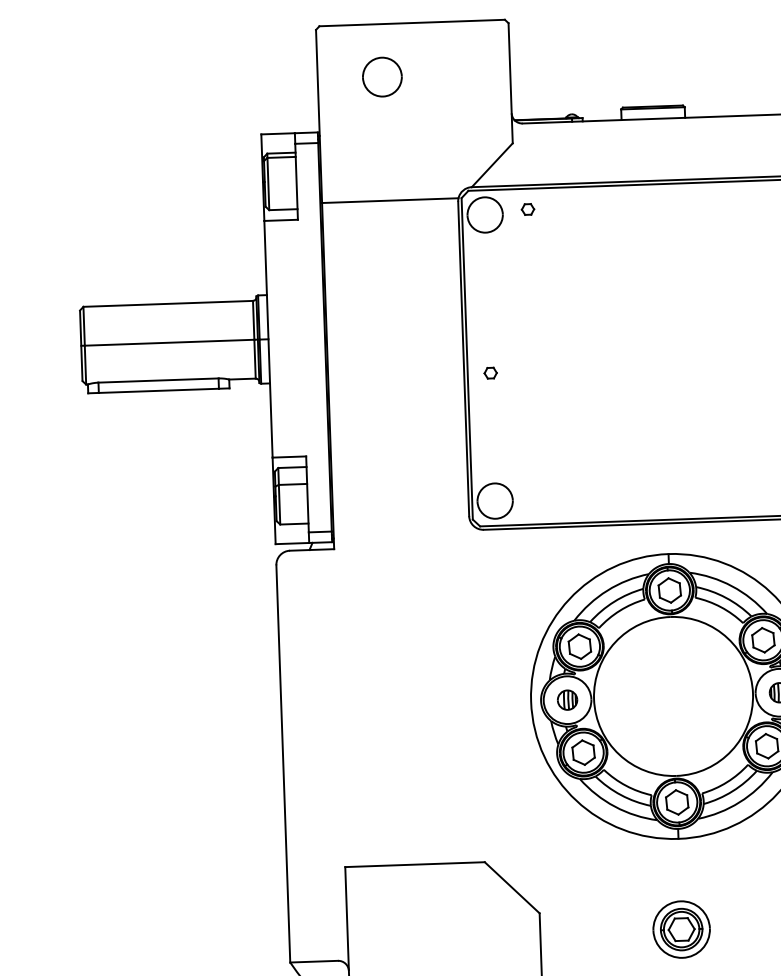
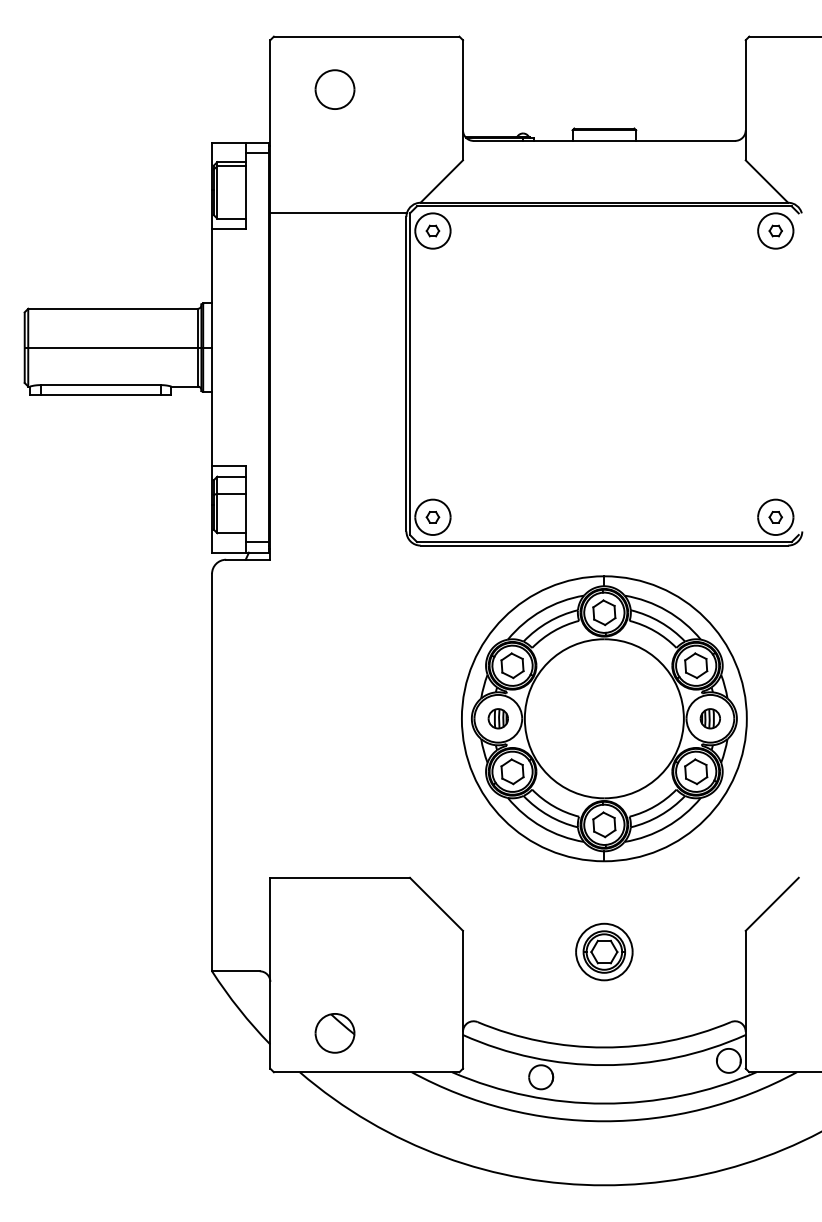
part: (527, 208) -> (432, 230), moved
part: (490, 373) -> (432, 517), moved

